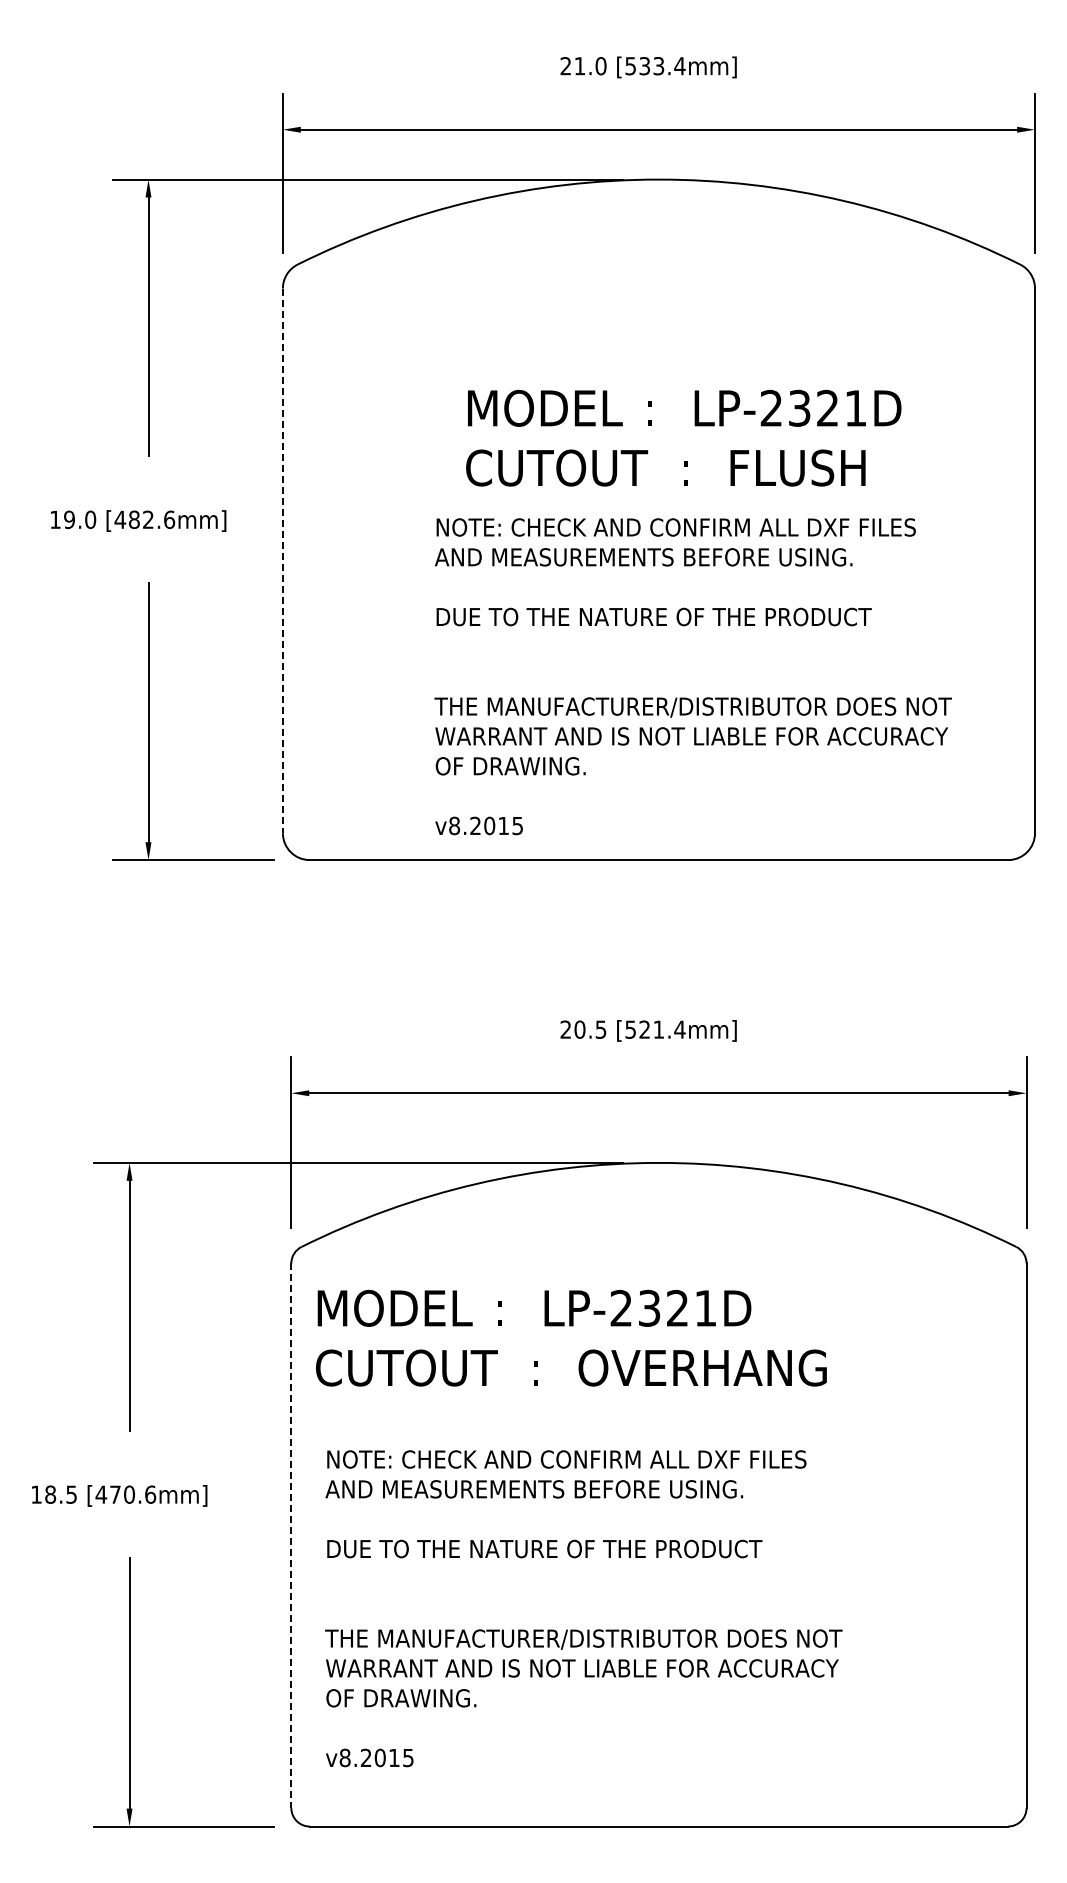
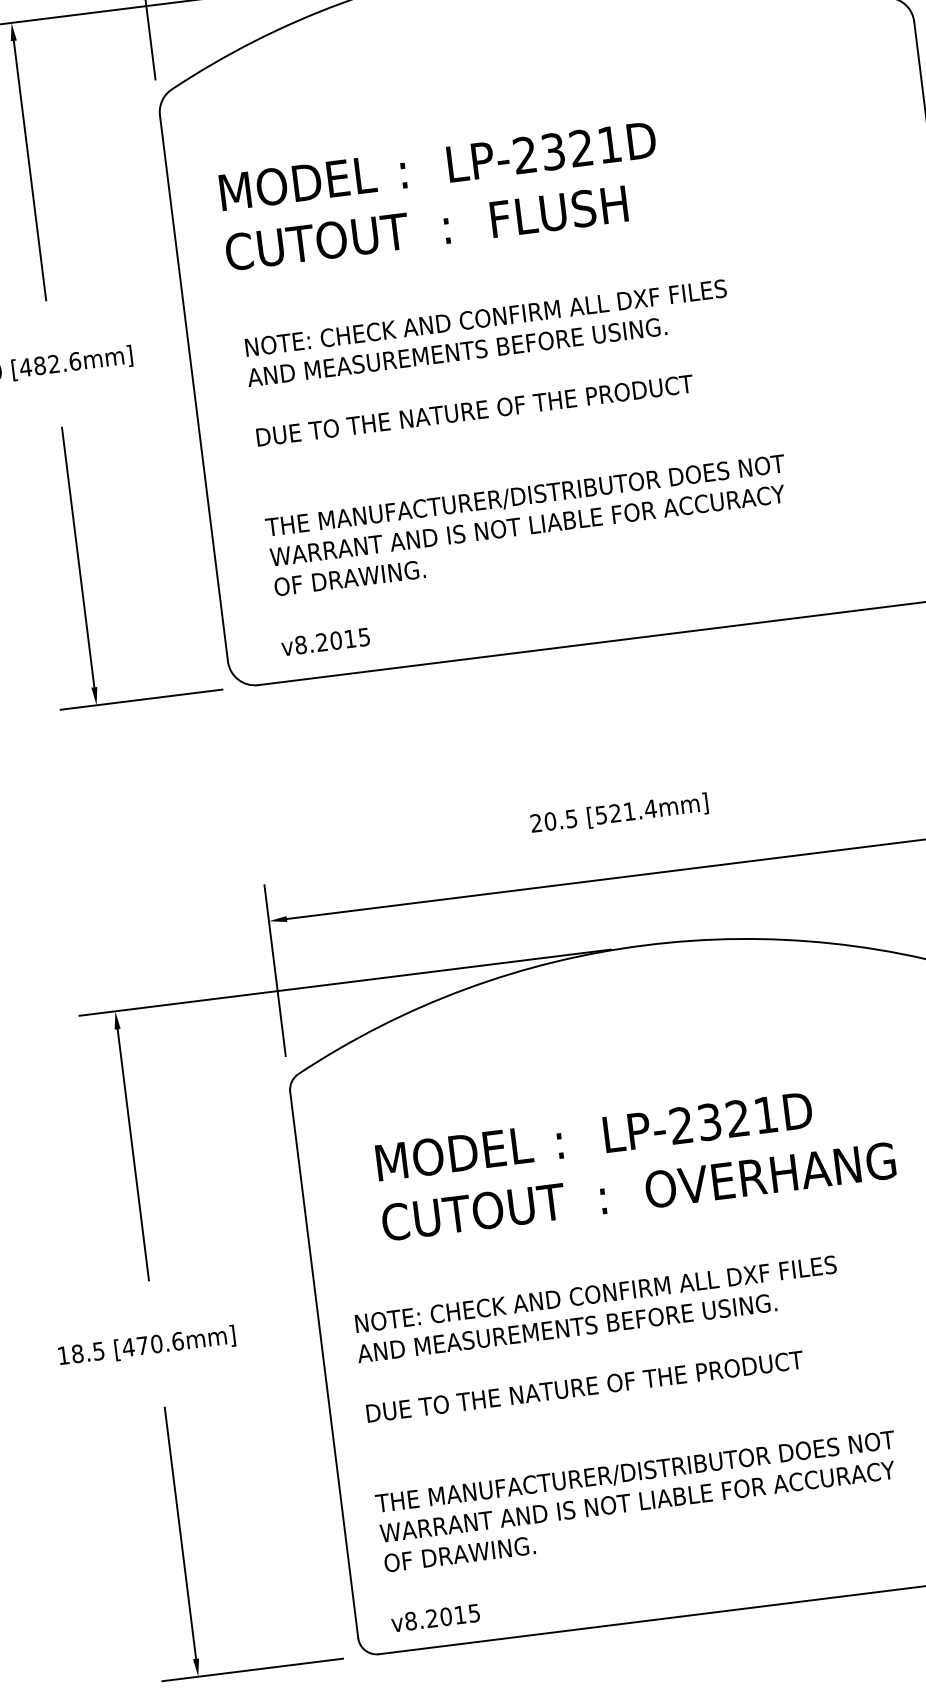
text: (683, 437) -> (440, 195), moved
line: (282, 561) -> (193, 389), dashed -> solid
text: (692, 676) -> (520, 465), moved
text: (571, 1337) -> (635, 1161), moved
line: (291, 1536) -> (324, 1365), dashed -> solid
text: (583, 1608) -> (631, 1441), moved

